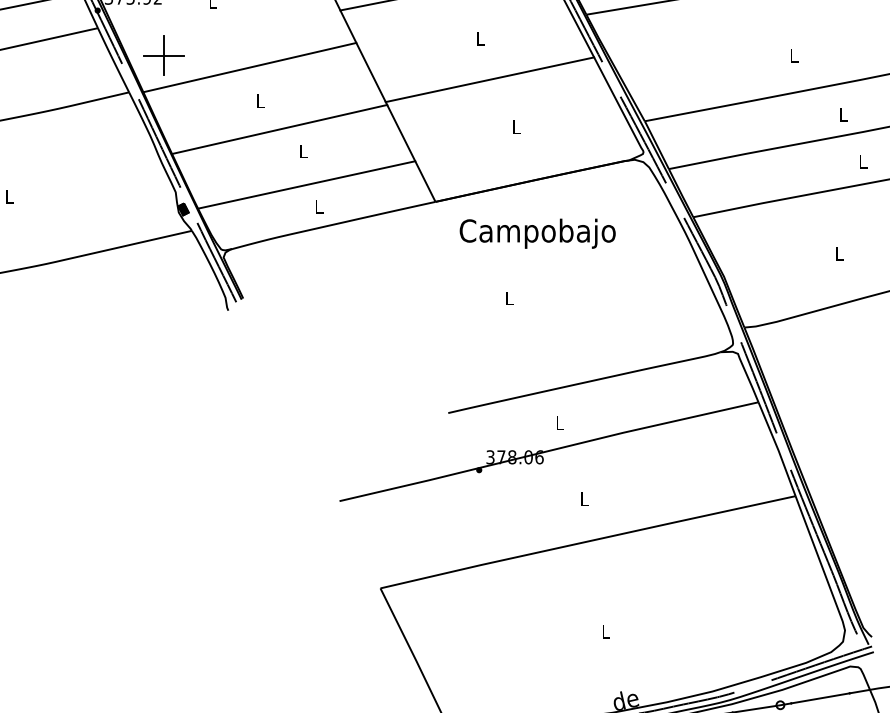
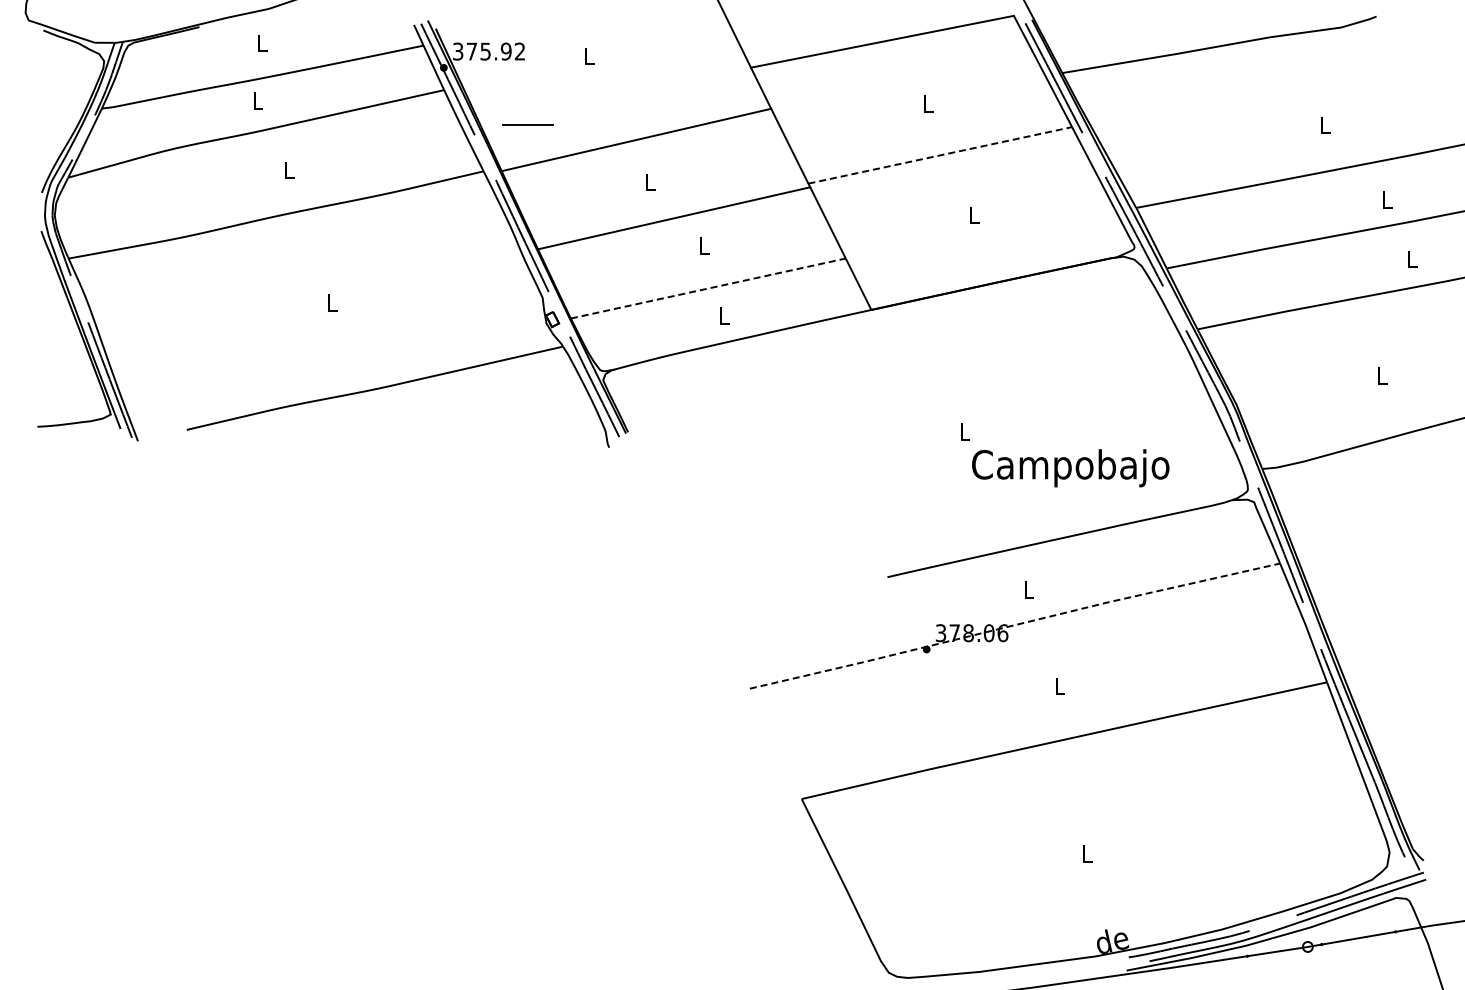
line: (163, 55) -> (527, 124), removed
line: (490, 79) -> (940, 155), solid -> dashed
line: (306, 184) -> (708, 288), solid -> dashed
fill: (183, 209) -> (552, 319), removed
text: (537, 233) -> (1070, 468), moved
line: (549, 451) -> (1015, 625), solid -> dashed

